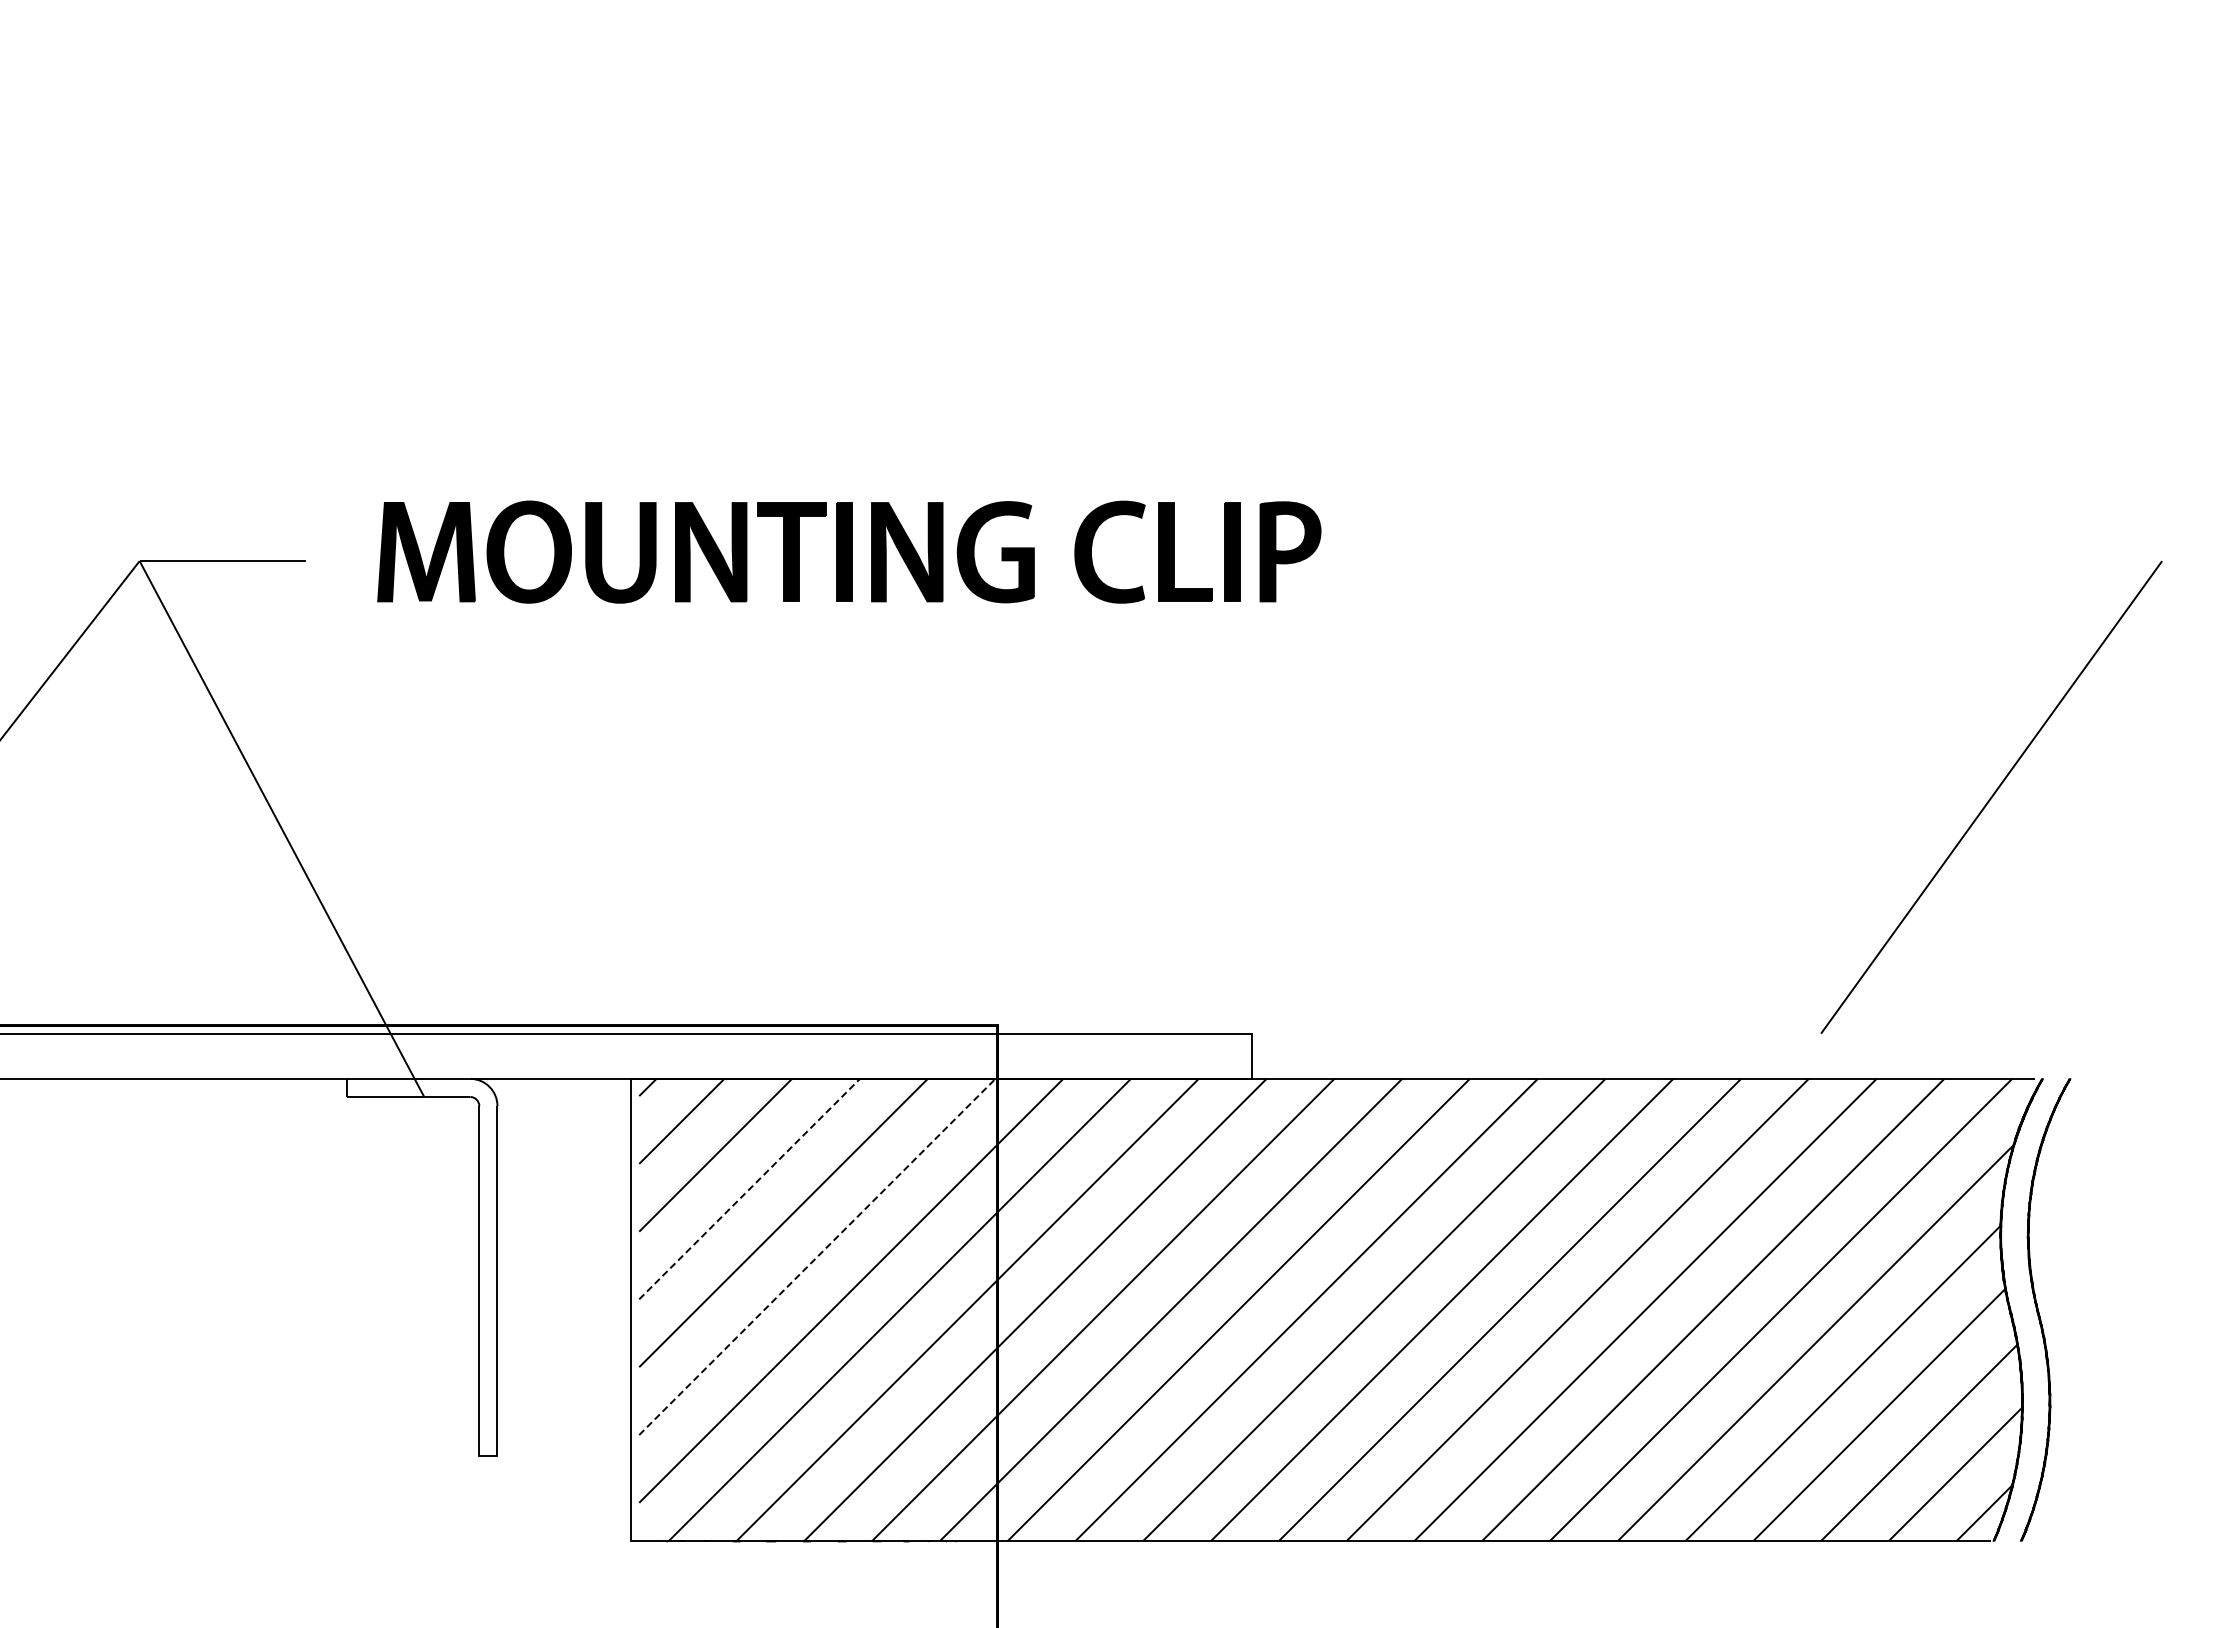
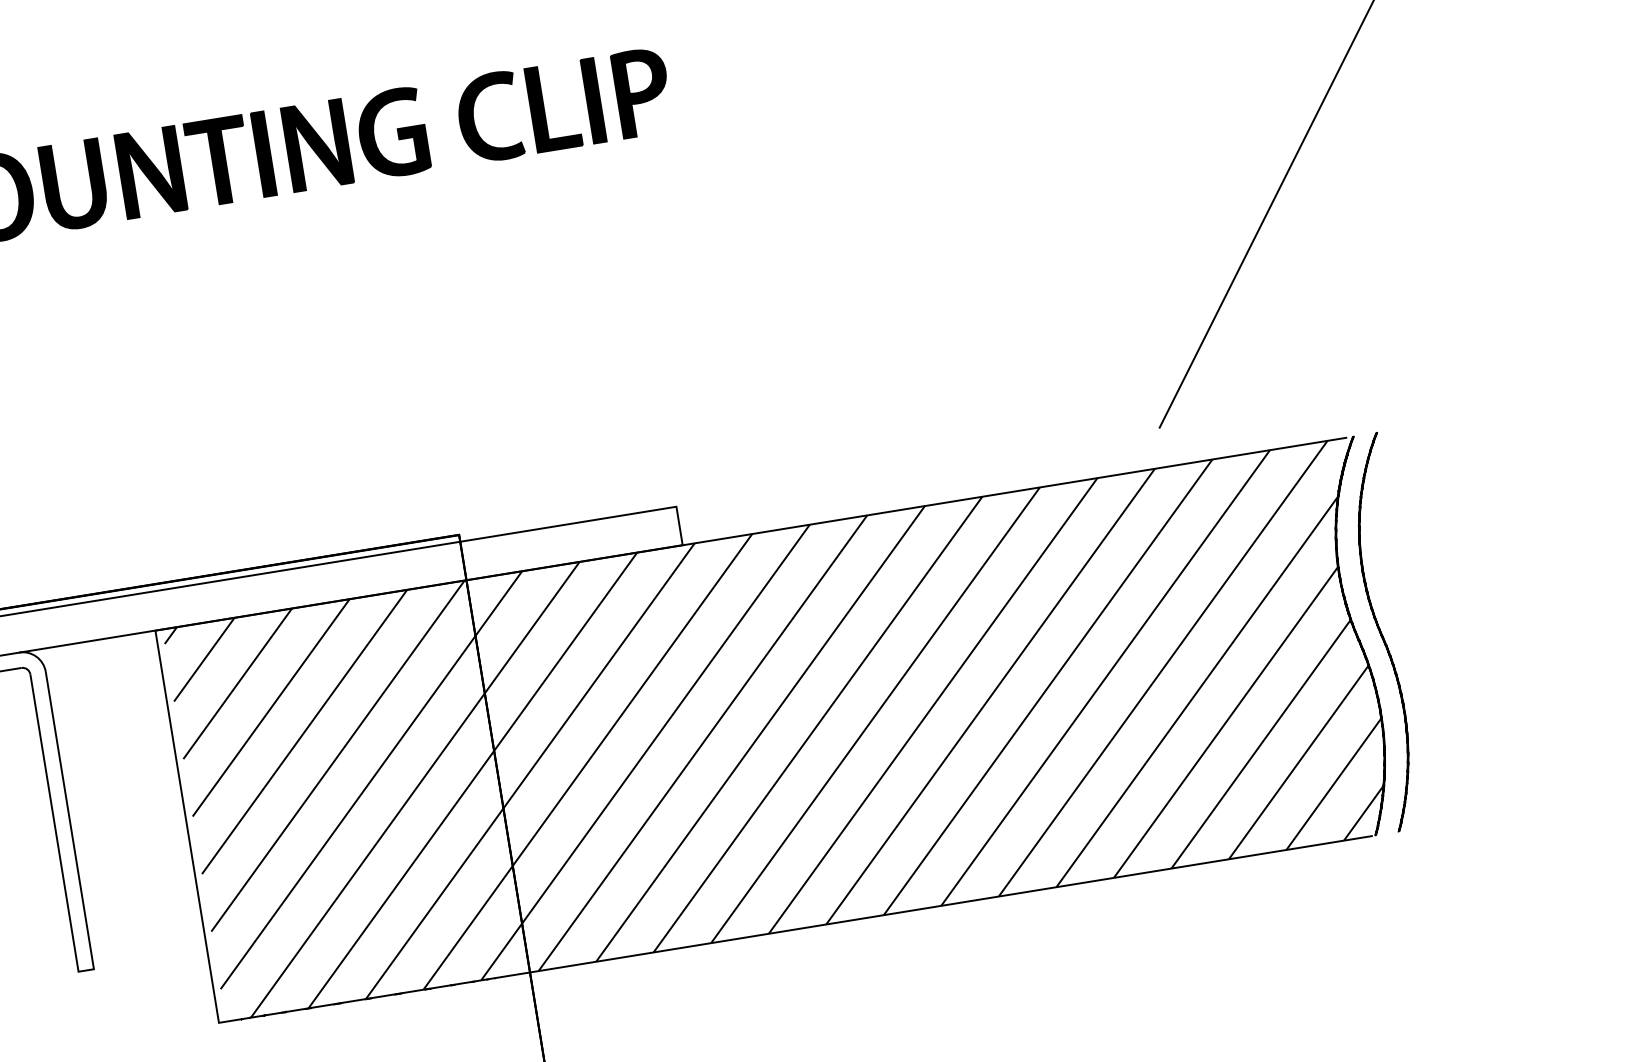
line: (749, 1189) -> (271, 708), dashed -> solid
line: (817, 1257) -> (338, 756), dashed -> solid

